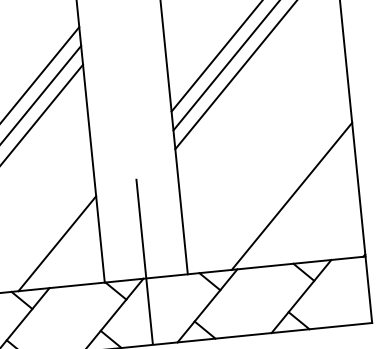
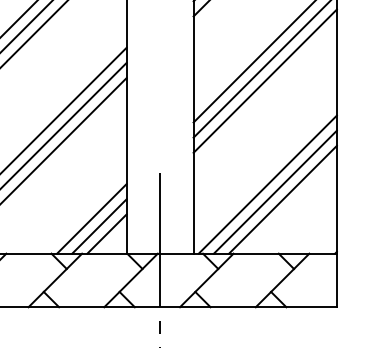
line: (270, 179) -> (267, 184), added
line: (280, 187) -> (274, 191), added
line: (67, 252) -> (99, 226), added
line: (77, 260) -> (106, 233), added

